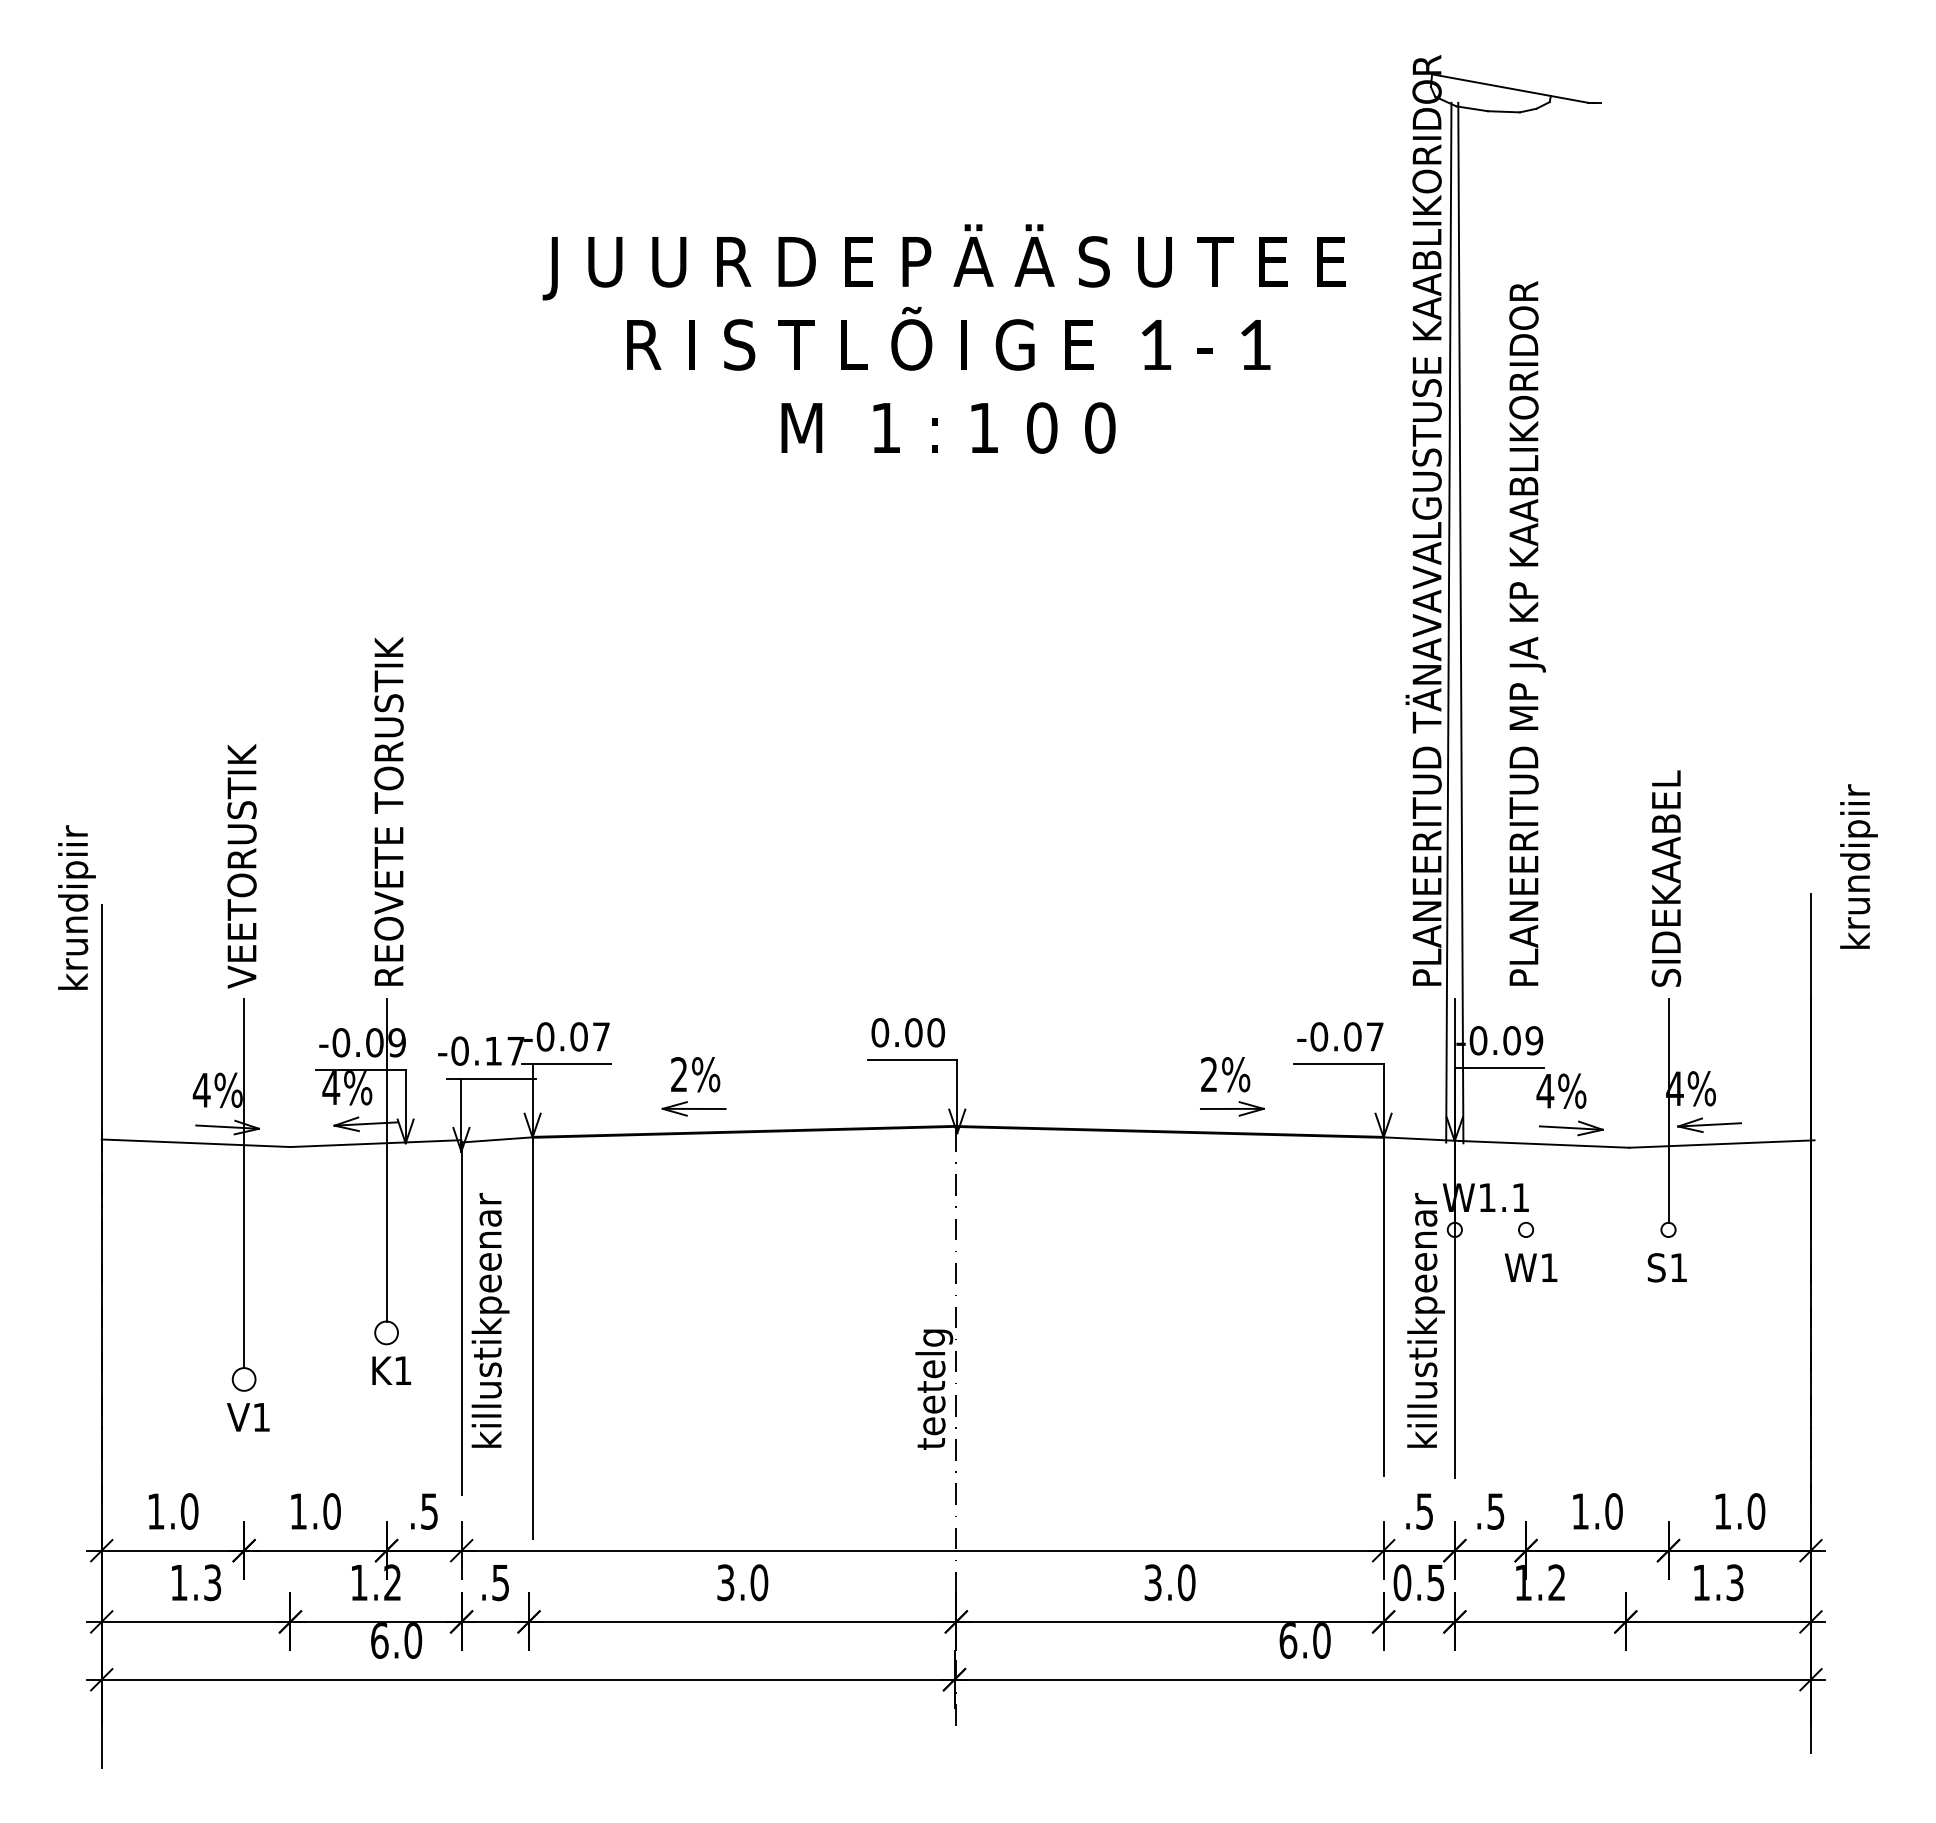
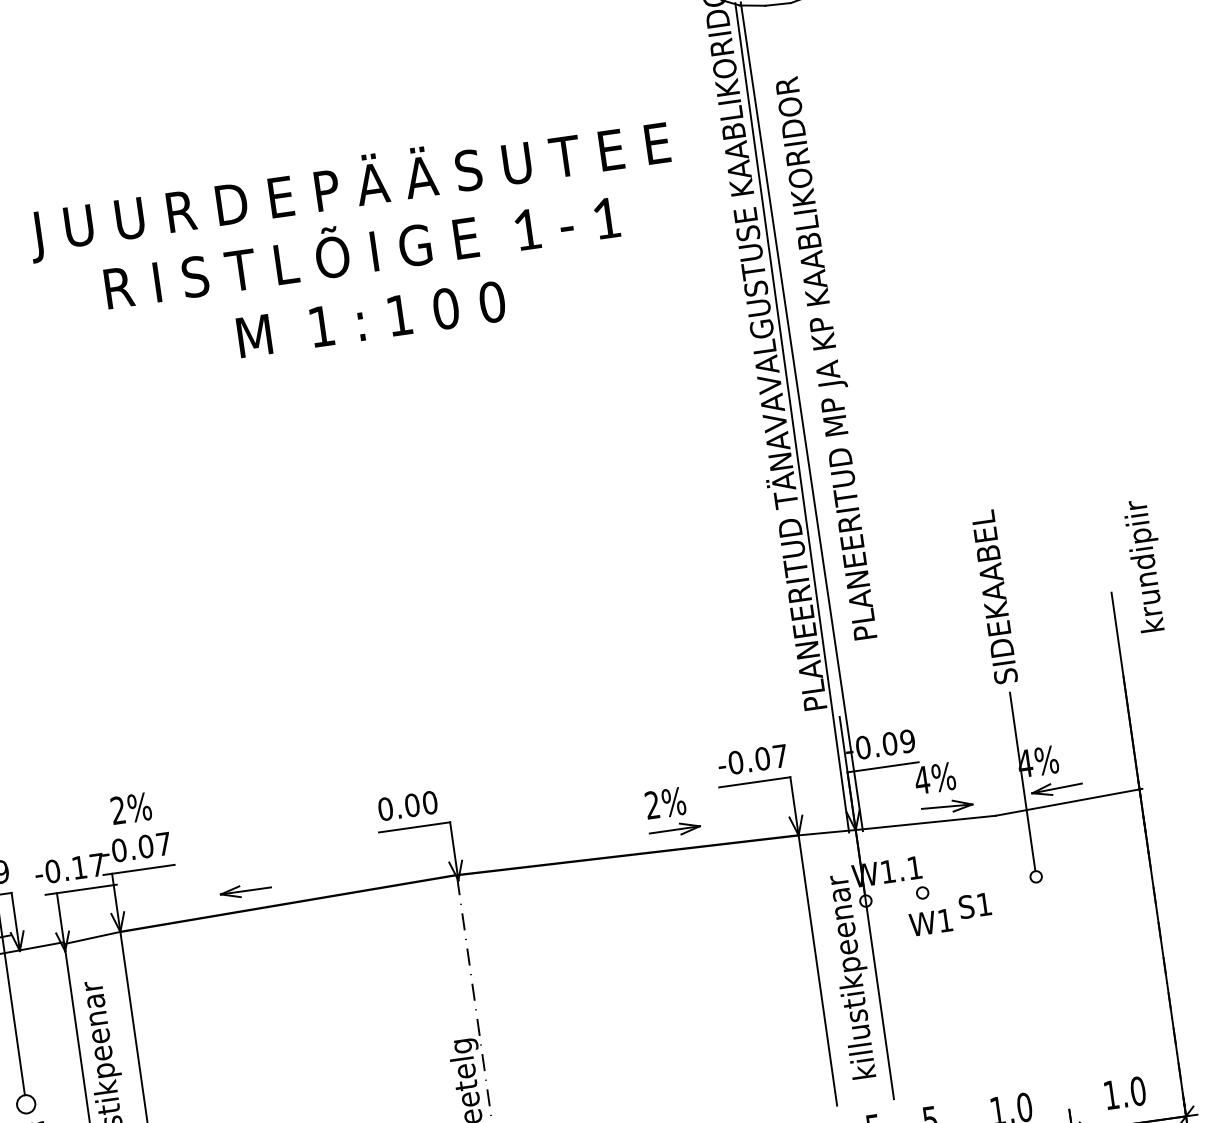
text: (1527, 633) -> (828, 357), moved
text: (695, 1074) -> (131, 808), moved
text: (1666, 1267) -> (974, 905), moved

